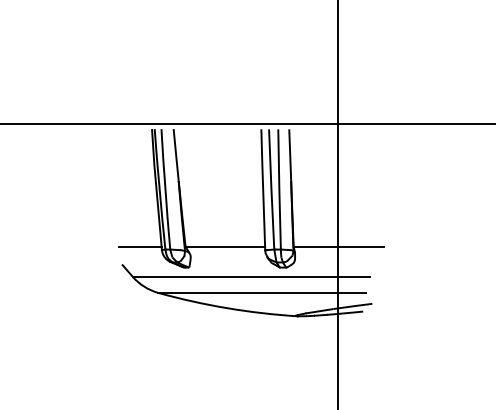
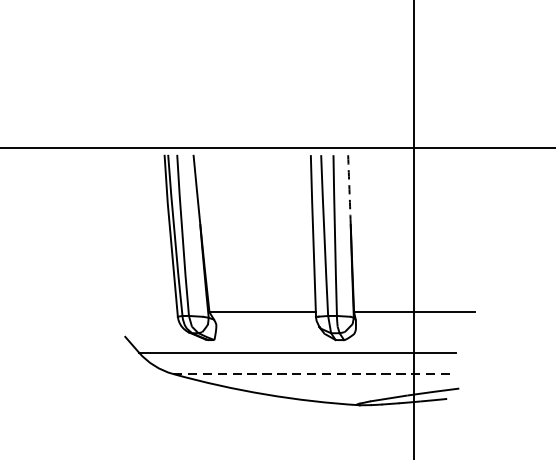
arc: (290, 155) -> (349, 190), solid -> dashed
line: (139, 246) -> (147, 311), removed
line: (262, 292) -> (312, 373), solid -> dashed

